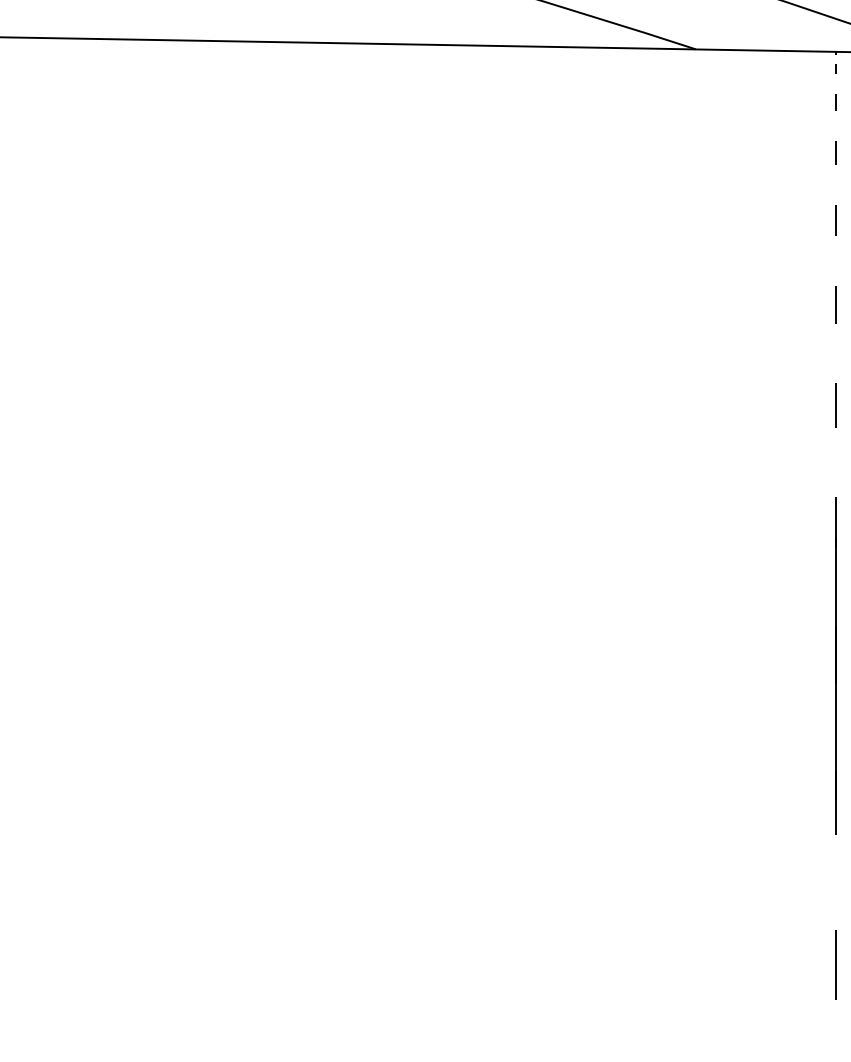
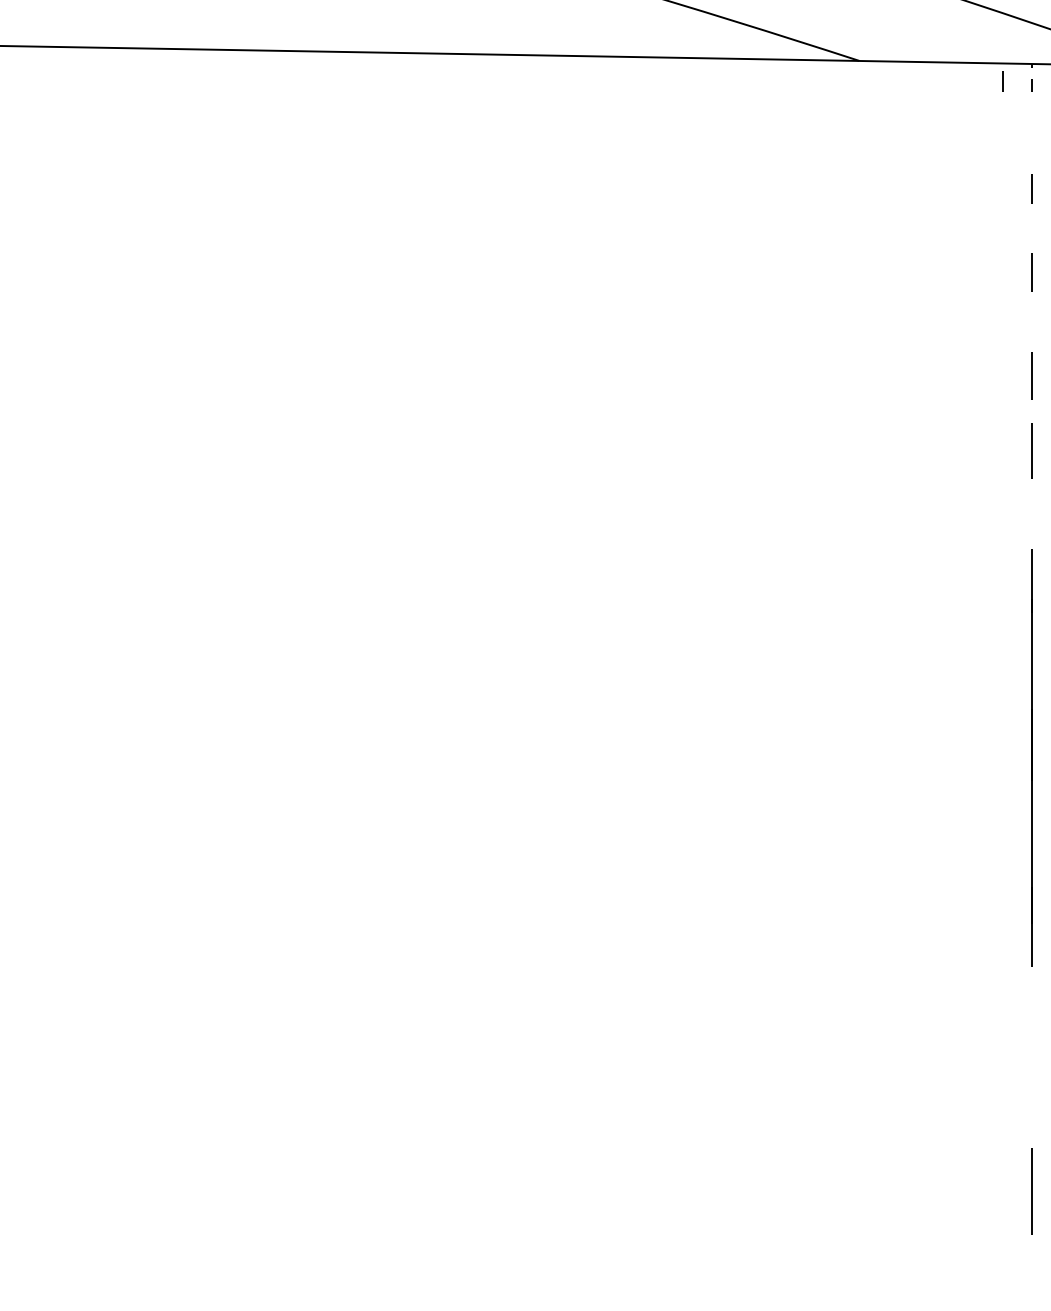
line: (835, 102) -> (1002, 81), moved
line: (835, 405) -> (1031, 450), moved
line: (835, 665) -> (1031, 757), moved

